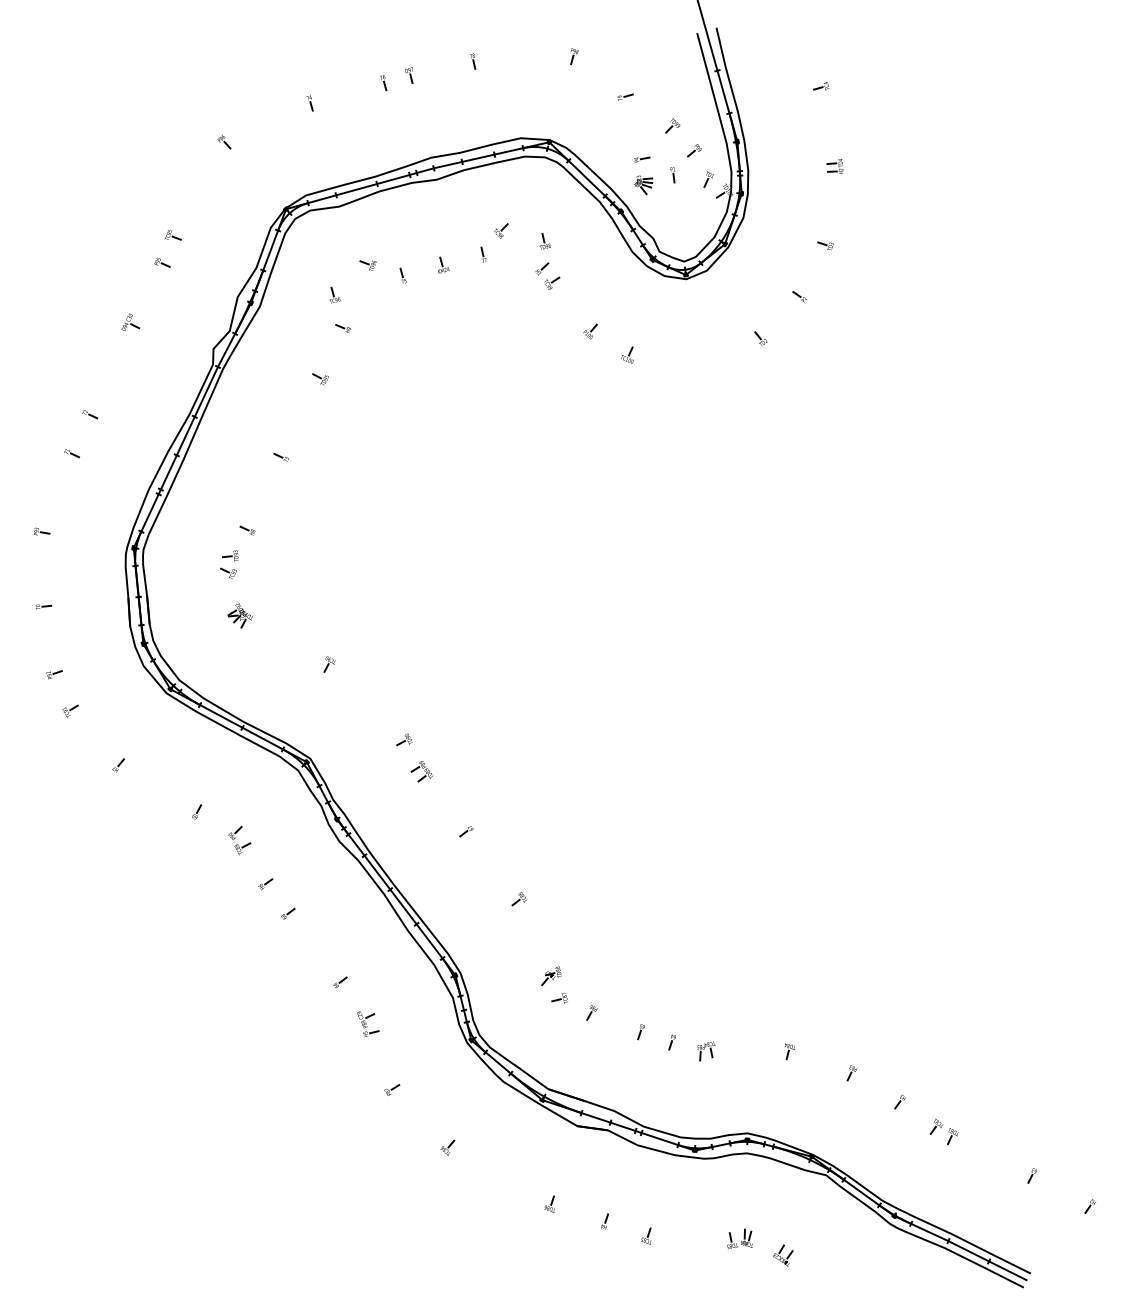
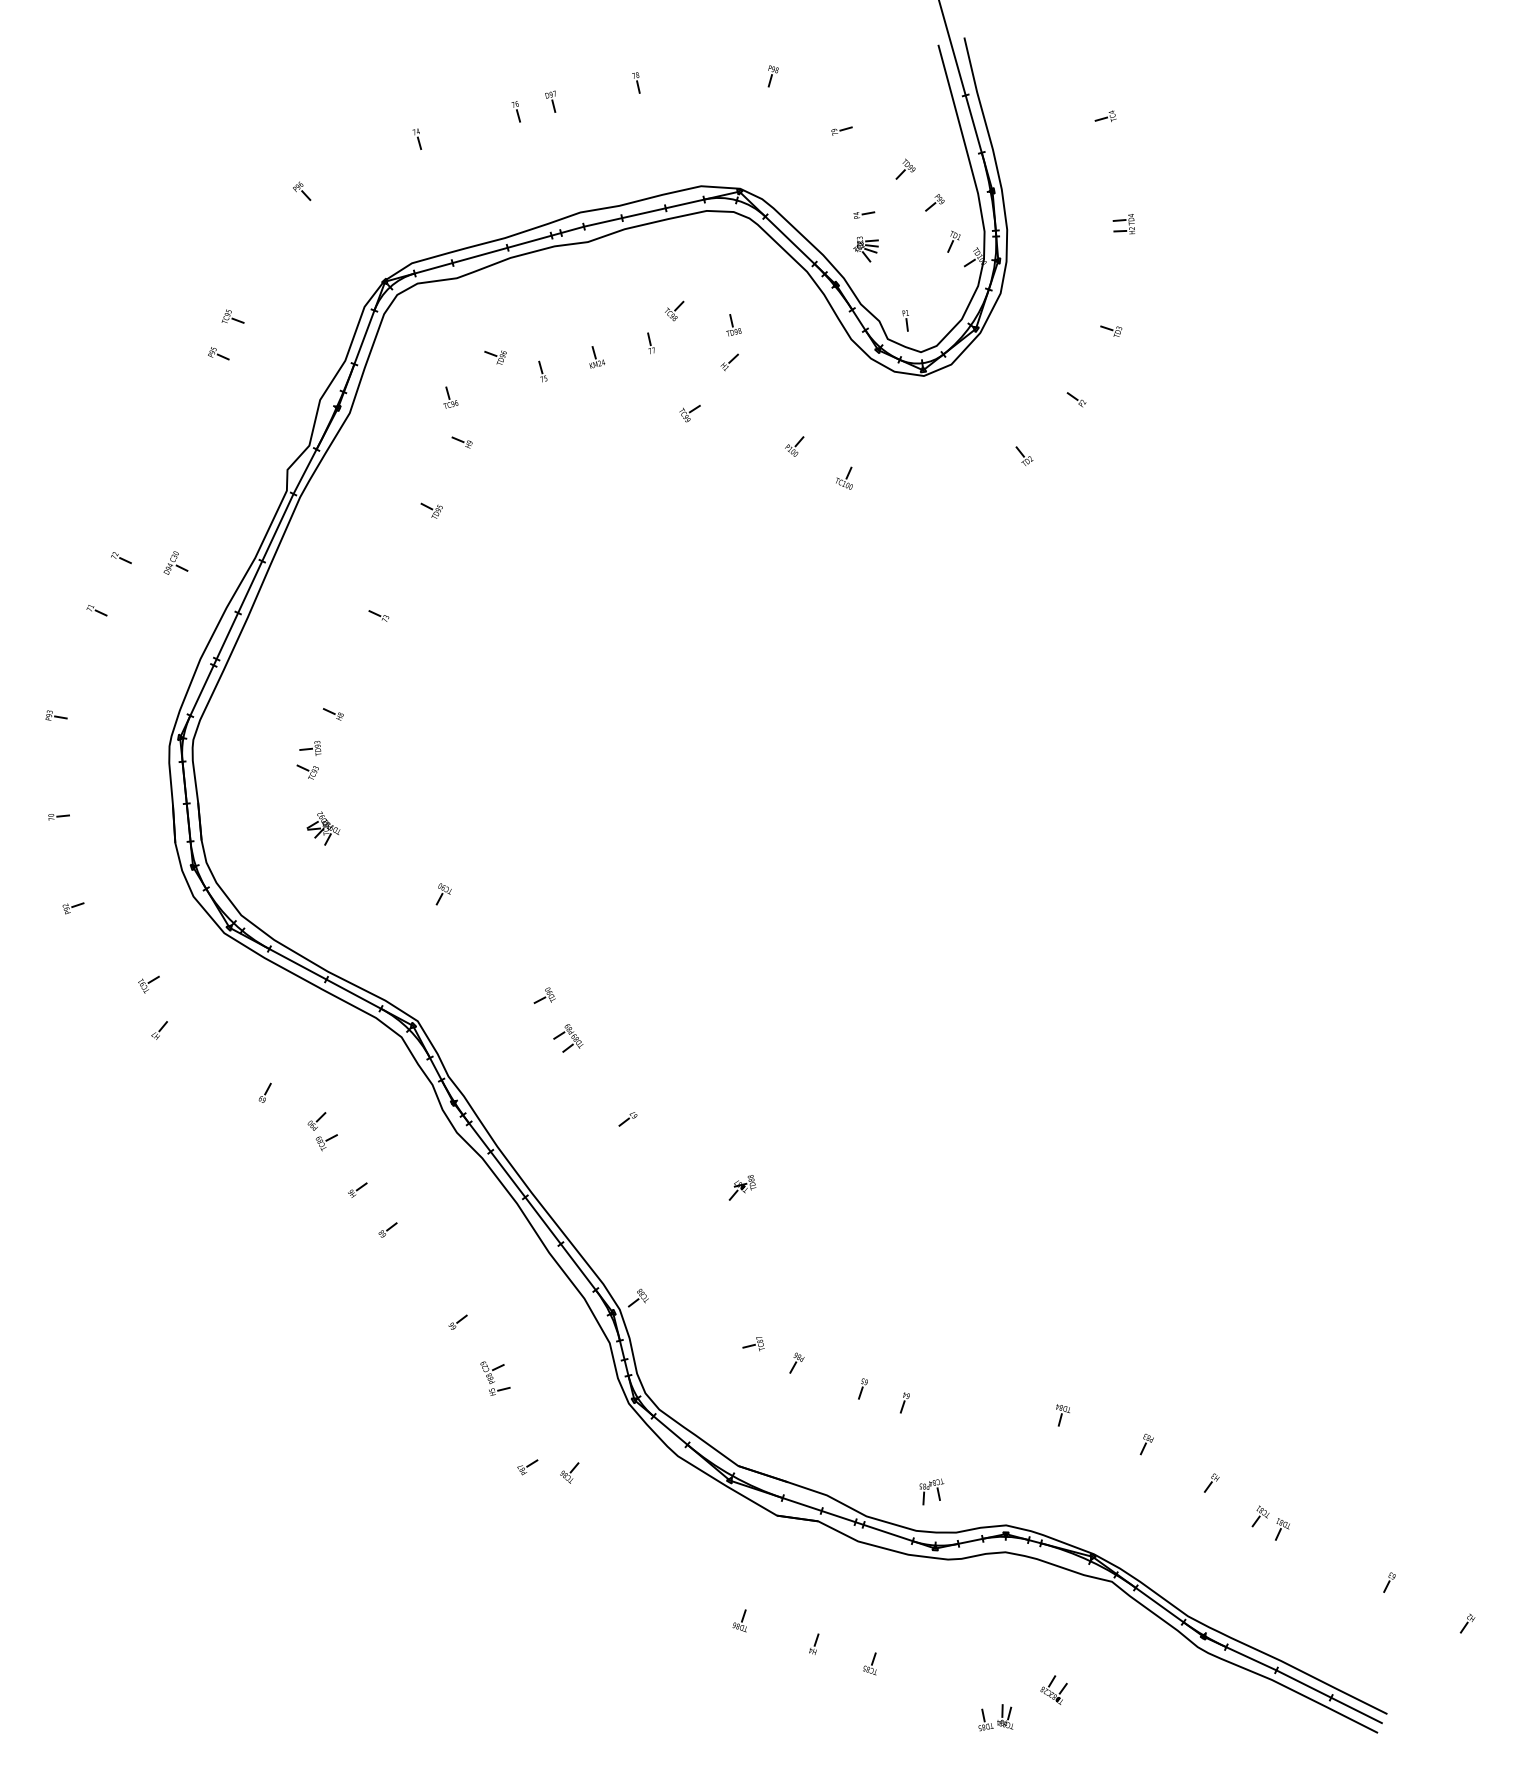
part: (672, 174) -> (905, 320), moved
part: (551, 283) -> (689, 413), moved
part: (130, 321) -> (175, 562), moved
part: (70, 711) -> (148, 984), moved
part: (518, 899) -> (637, 1298), moved
part: (551, 975) -> (742, 1187), moved
part: (706, 1050) -> (931, 1491), moved
part: (447, 1147) -> (569, 1472), moved
part: (739, 1238) -> (995, 1717), moved

